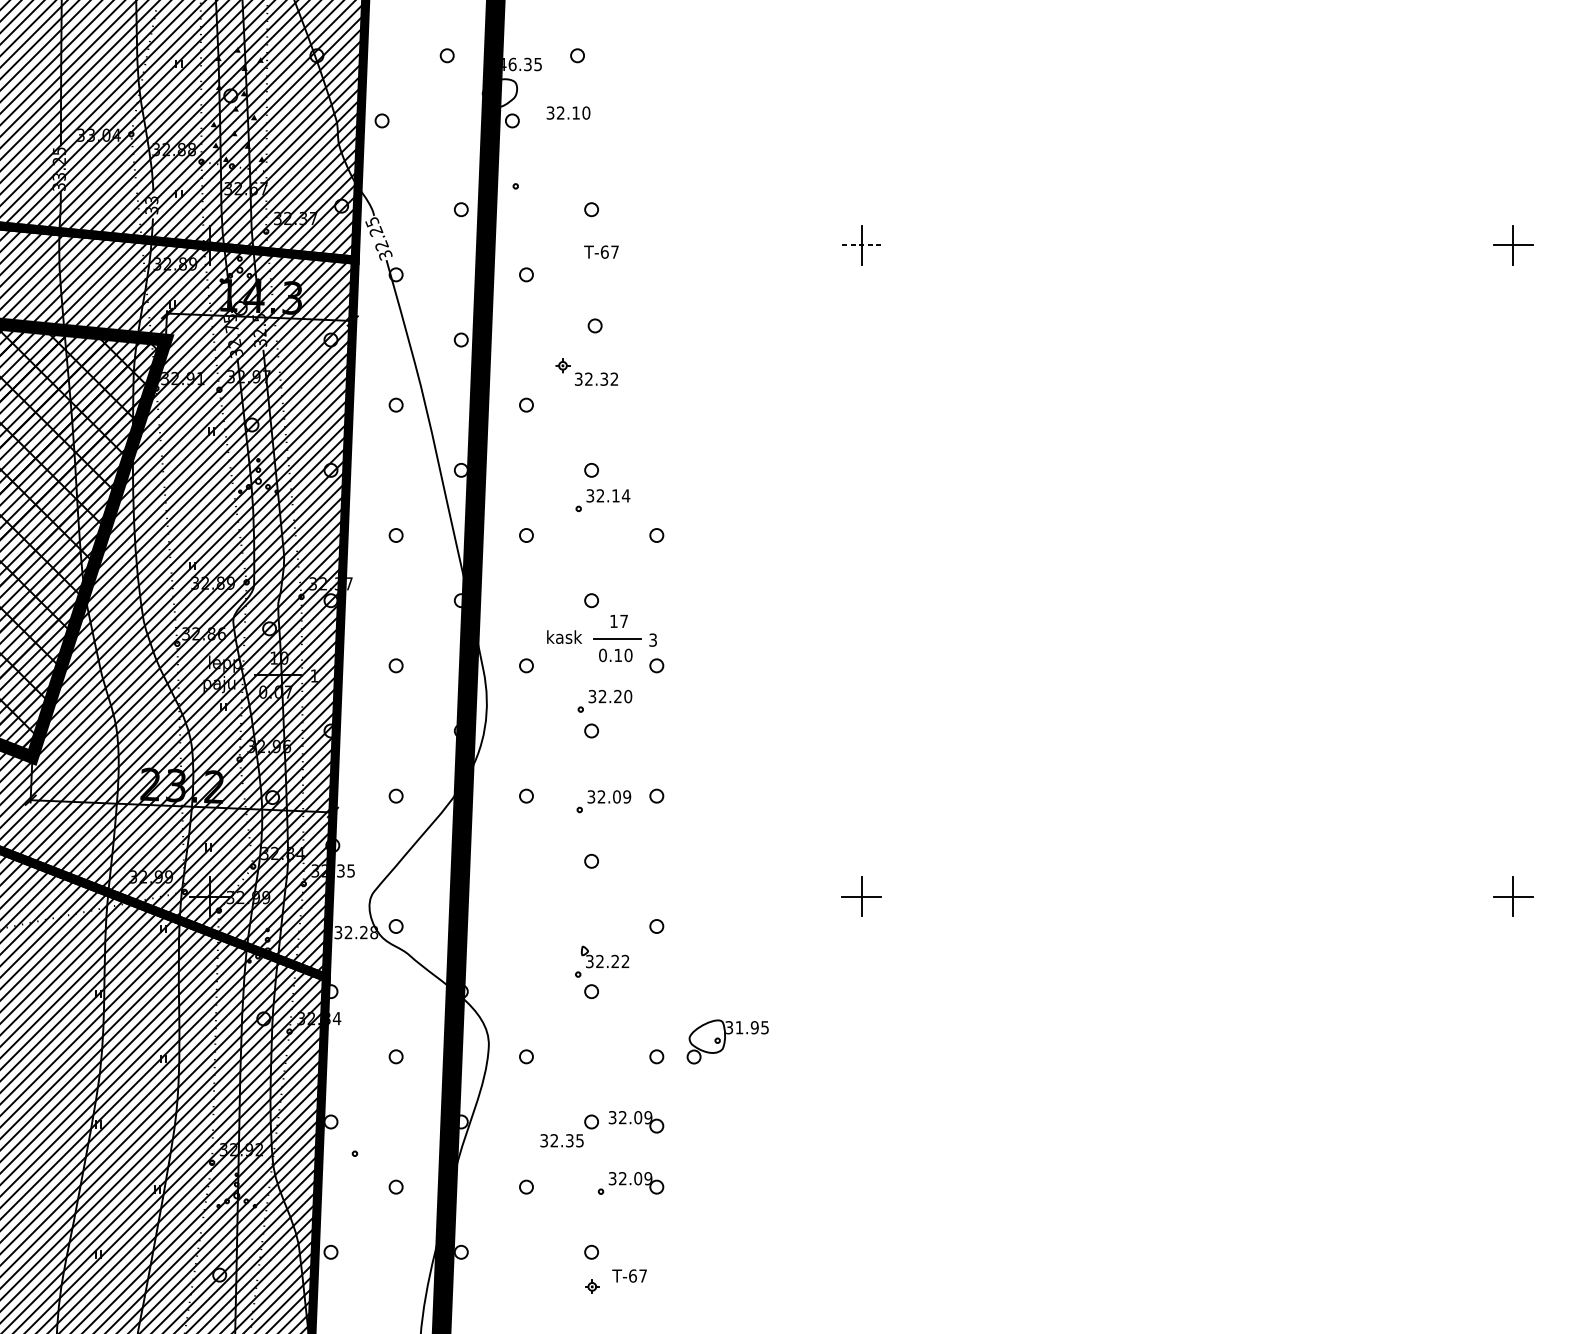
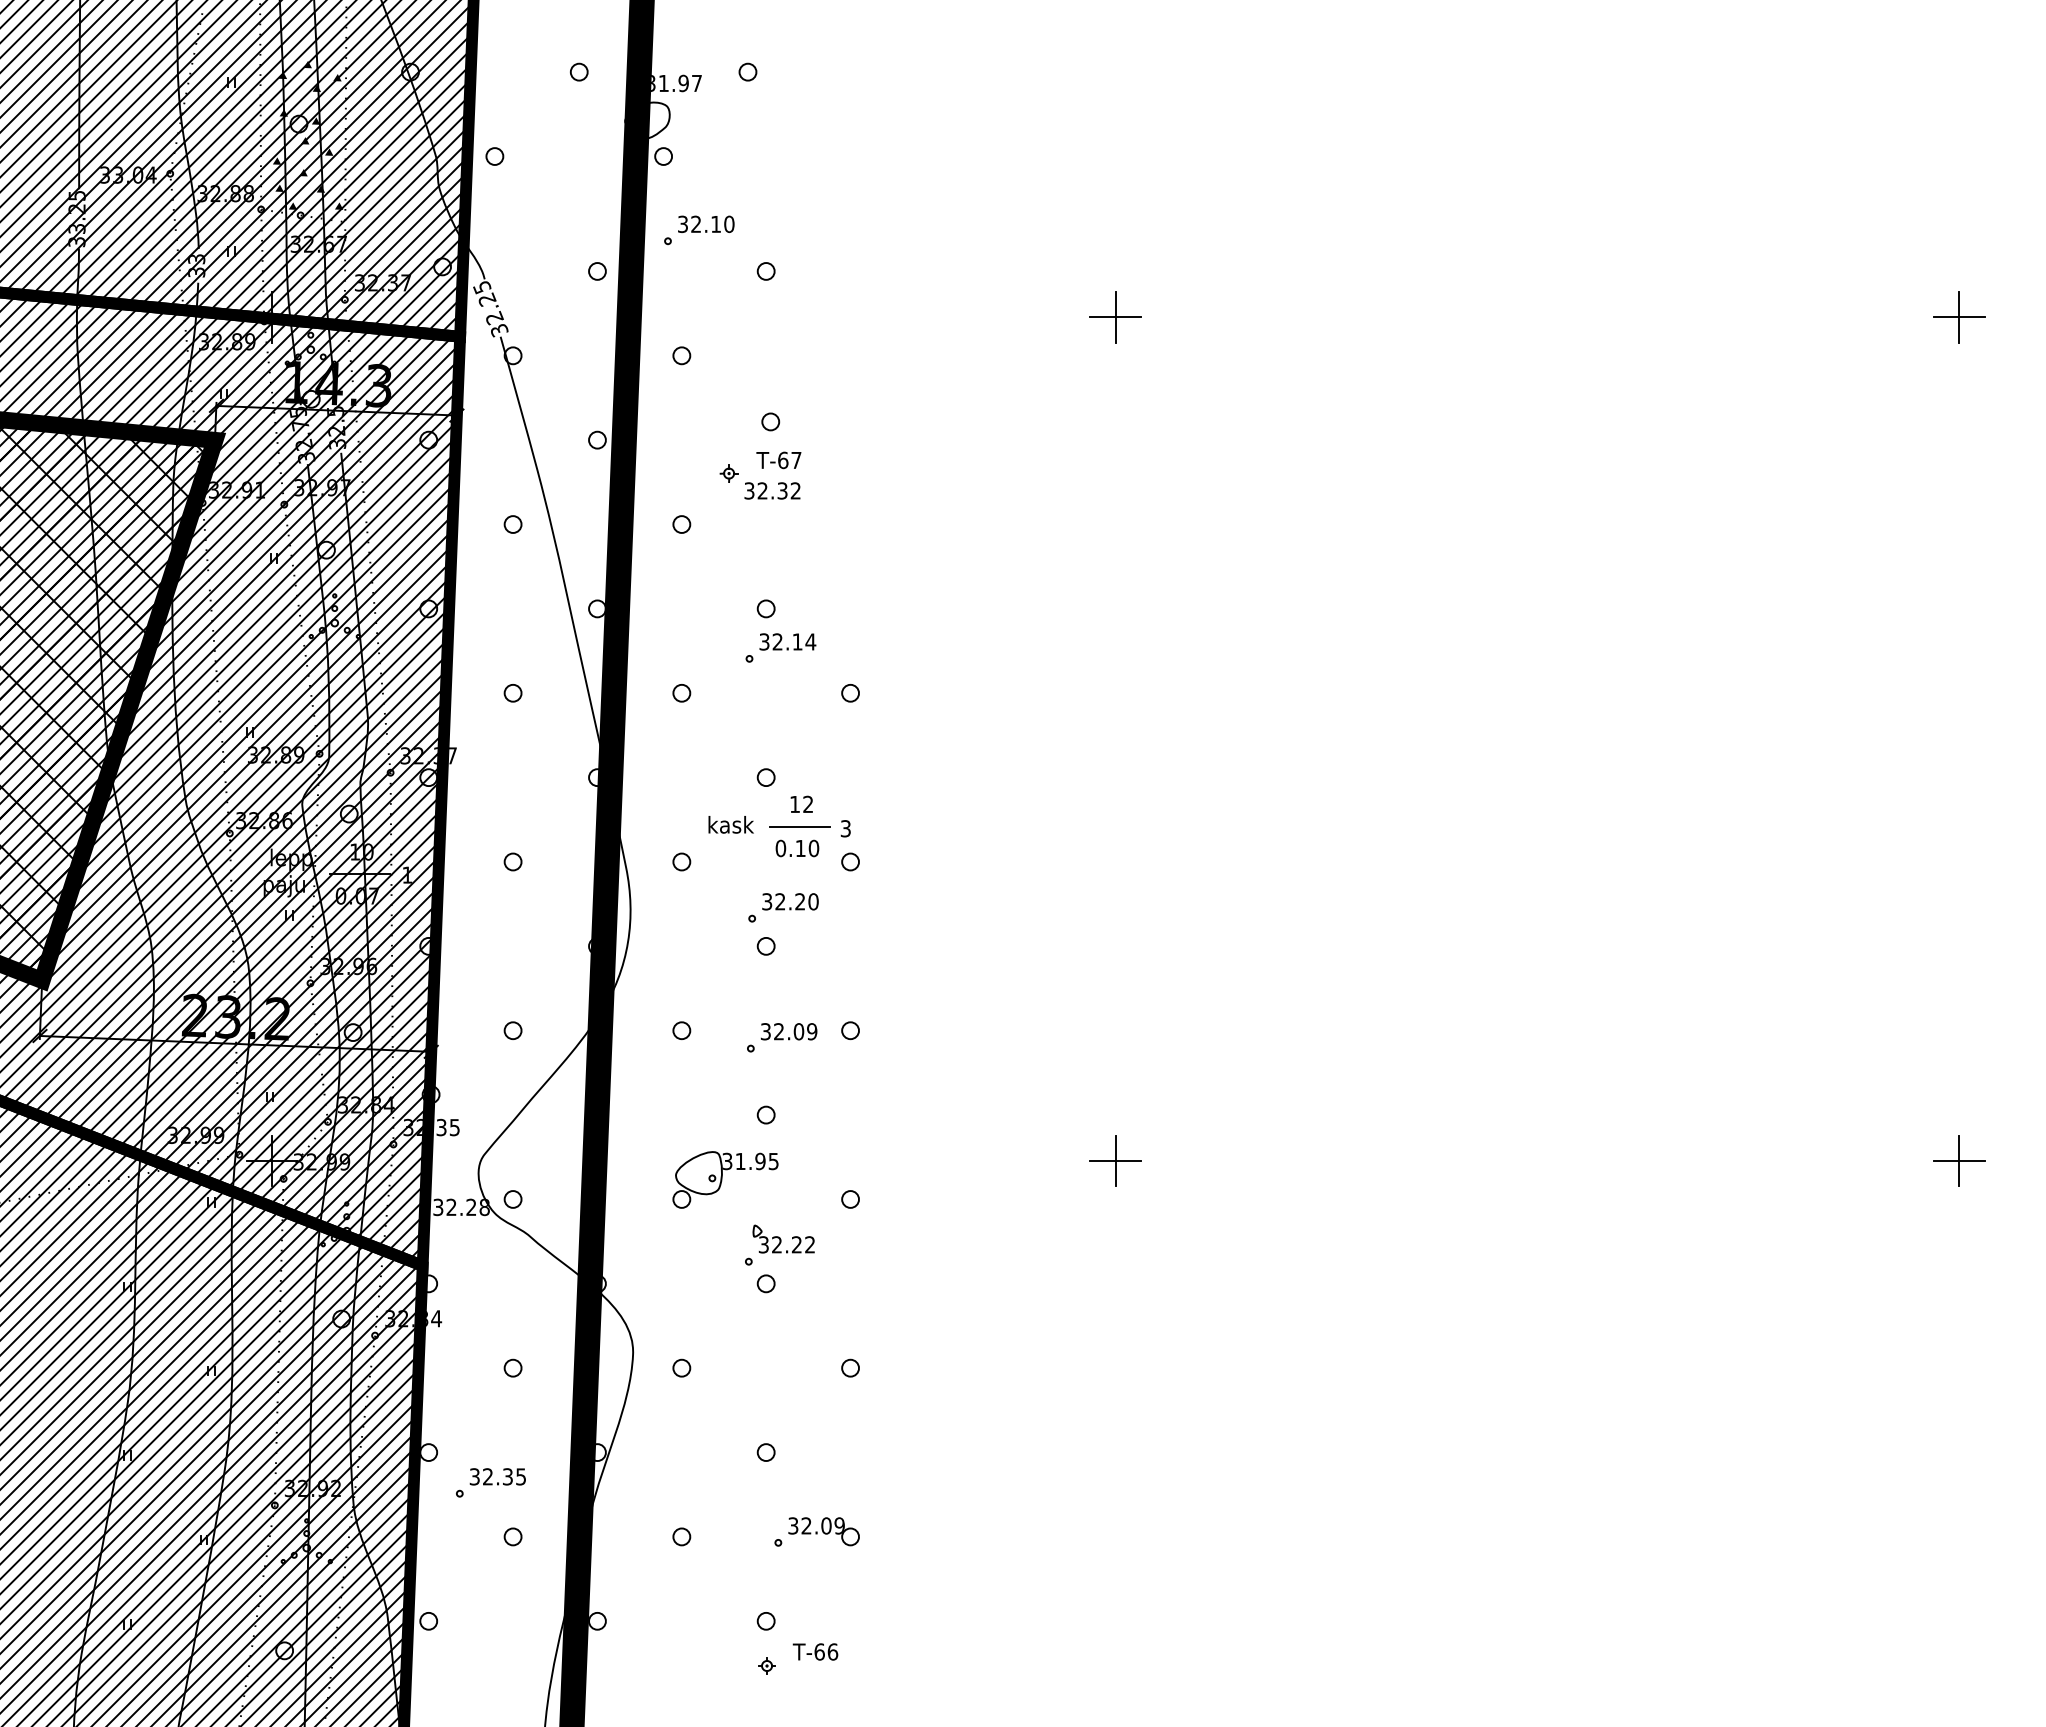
text: (522, 64) -> (676, 83), 46.35 -> 31.97
text: (568, 112) -> (706, 223), moved
line: (862, 245) -> (1116, 317), dashed -> solid
text: (601, 252) -> (778, 460), moved
text: (624, 620) -> (808, 803), 17 -> 12
part: (727, 1041) -> (725, 1179), moved
part: (635, 1121) -> (823, 1452), removed
text: (561, 1140) -> (497, 1476), moved
text: (642, 1275) -> (832, 1651), T-67 -> T-66

